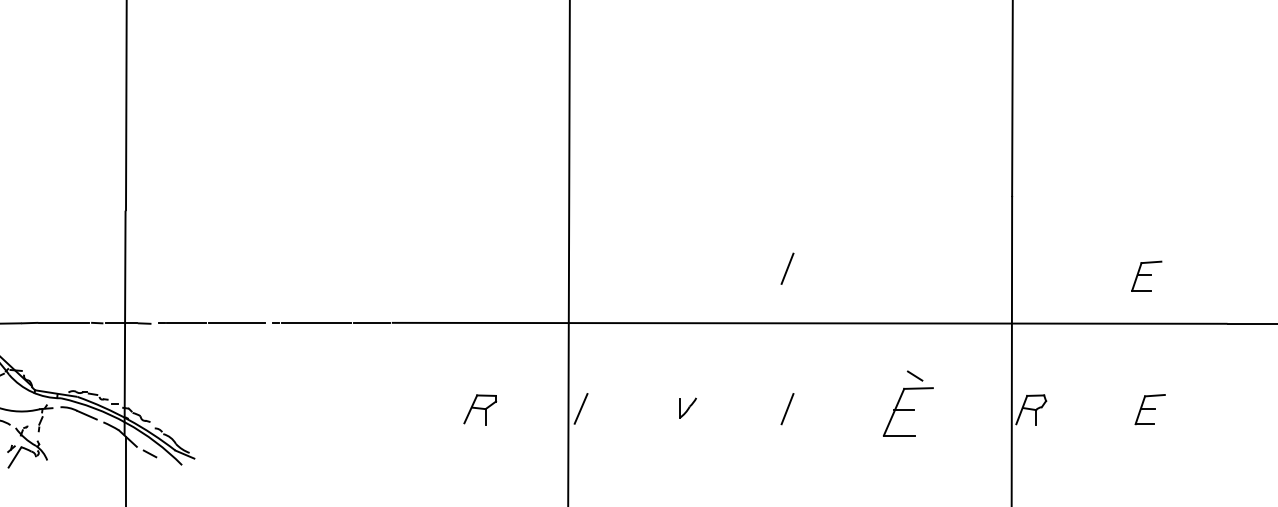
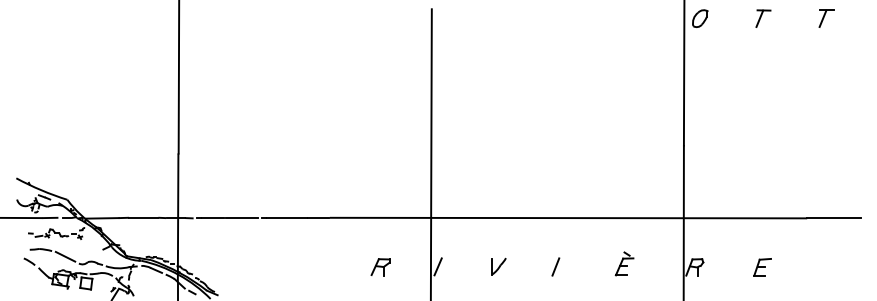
line: (786, 267) -> (555, 186), removed
part: (1146, 276) -> (760, 191), removed
part: (907, 402) -> (624, 263), size x0.62
part: (686, 408) -> (498, 266), size x1.43

